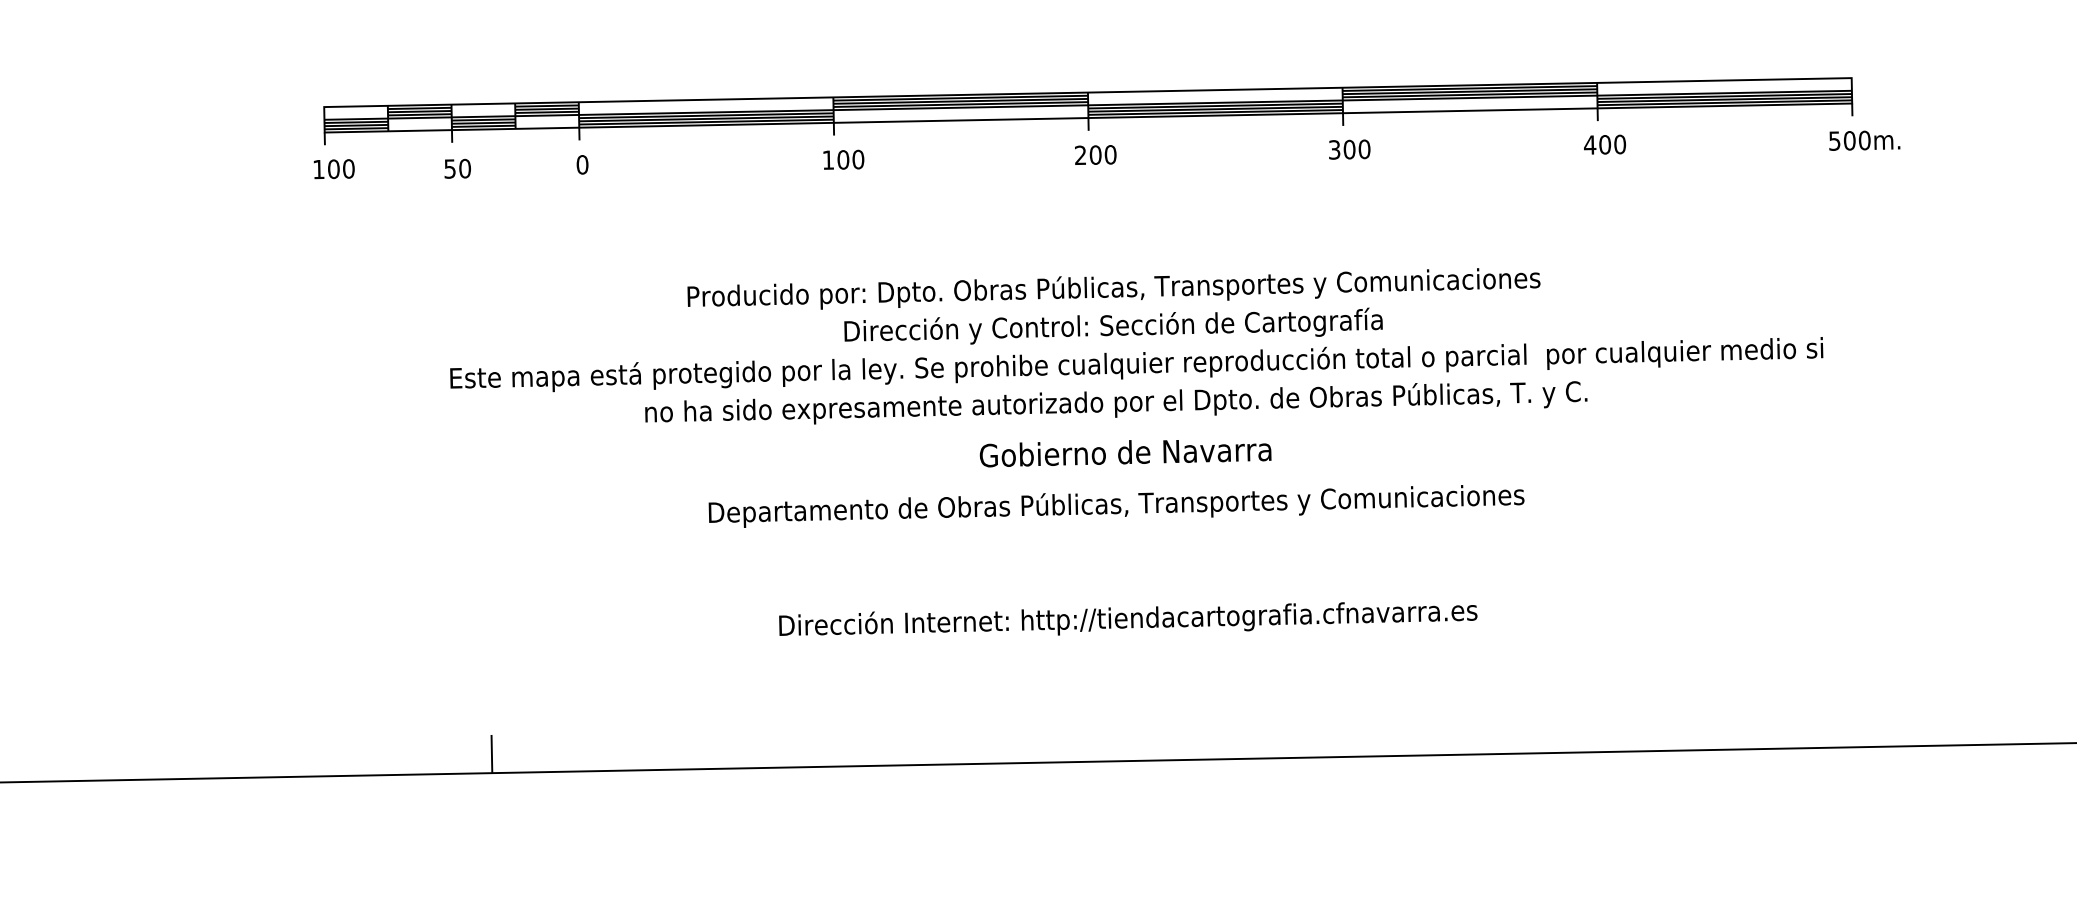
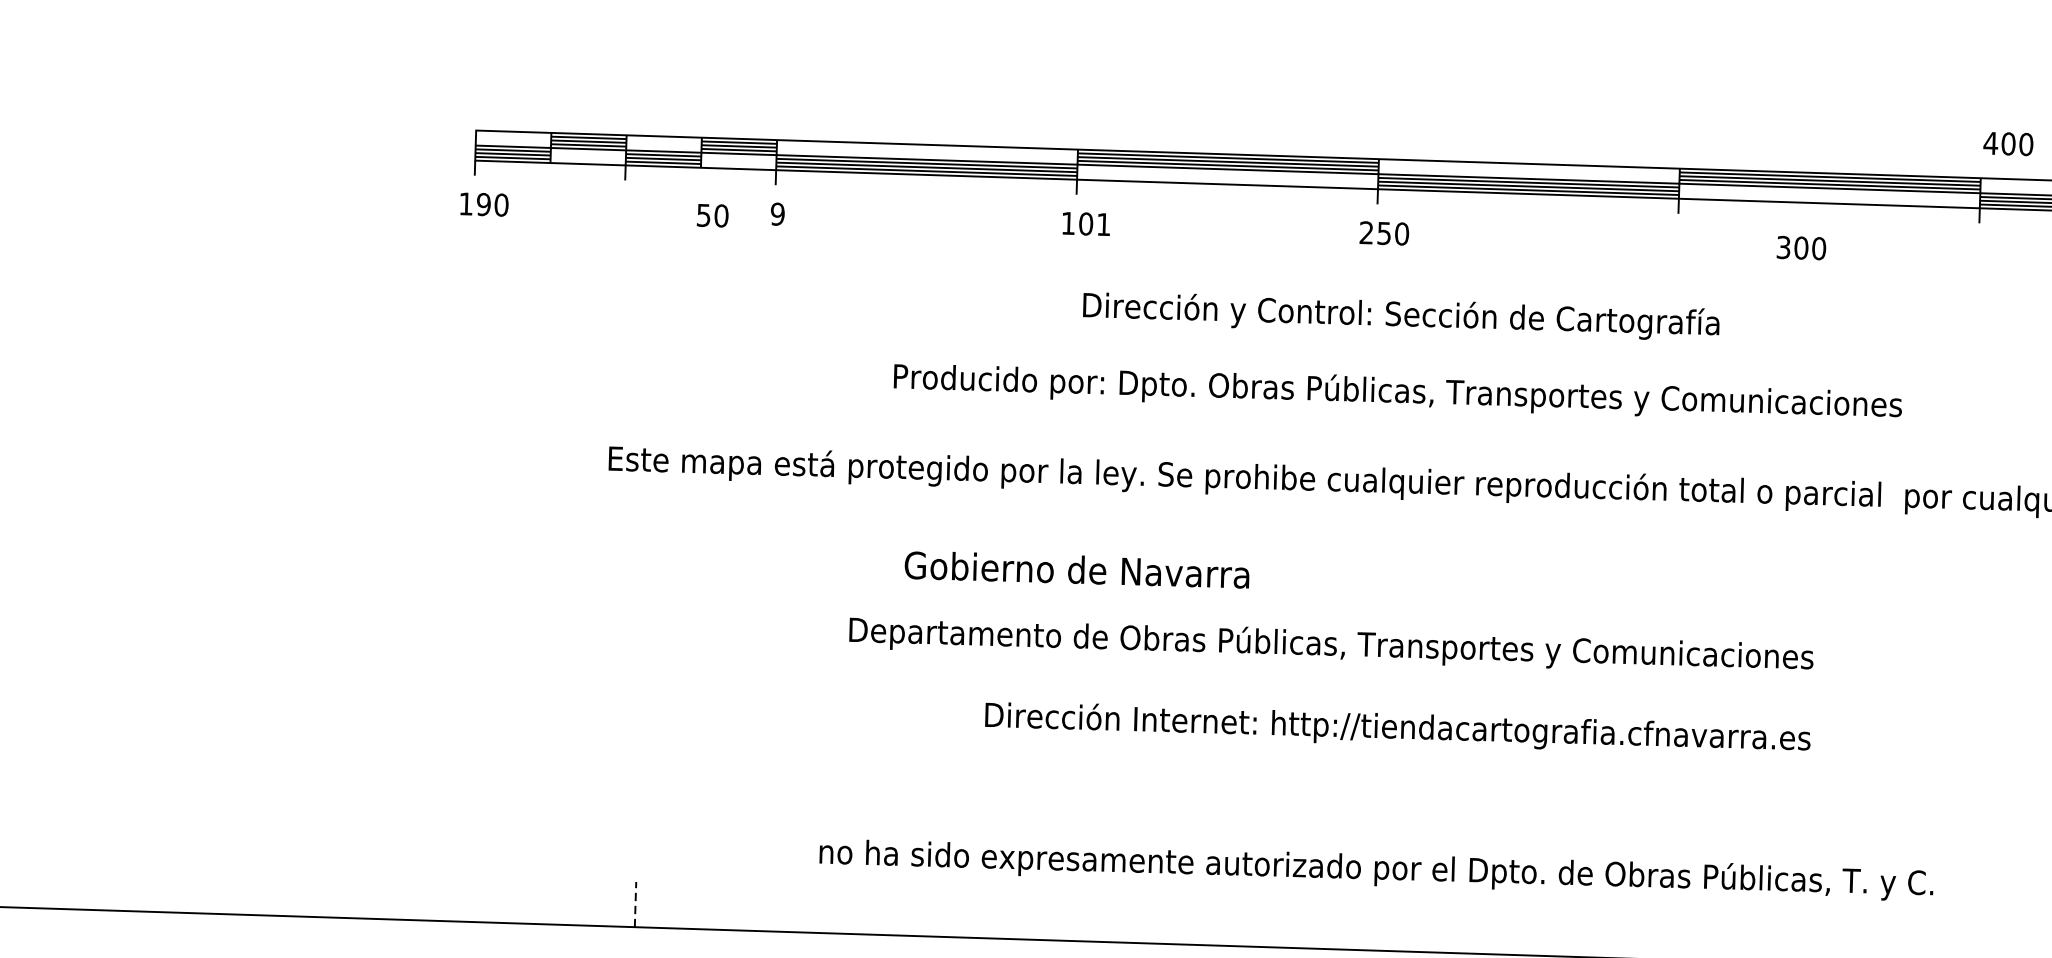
text: (1604, 144) -> (2007, 143), moved
text: (1349, 149) -> (1801, 247), moved
text: (1095, 154) -> (1384, 232), 200 -> 250
text: (858, 159) -> (1103, 224), 100 -> 101
text: (582, 164) -> (777, 213), 0 -> 9
text: (457, 168) -> (712, 215), moved
text: (333, 169) -> (483, 204), 100 -> 190
text: (1113, 325) -> (1401, 314), moved
text: (1116, 402) -> (1376, 868), moved
text: (1125, 453) -> (1076, 571), moved
text: (1116, 506) -> (1331, 646), moved
text: (1128, 618) -> (1398, 727), moved
line: (491, 753) -> (635, 903), solid -> dashed

